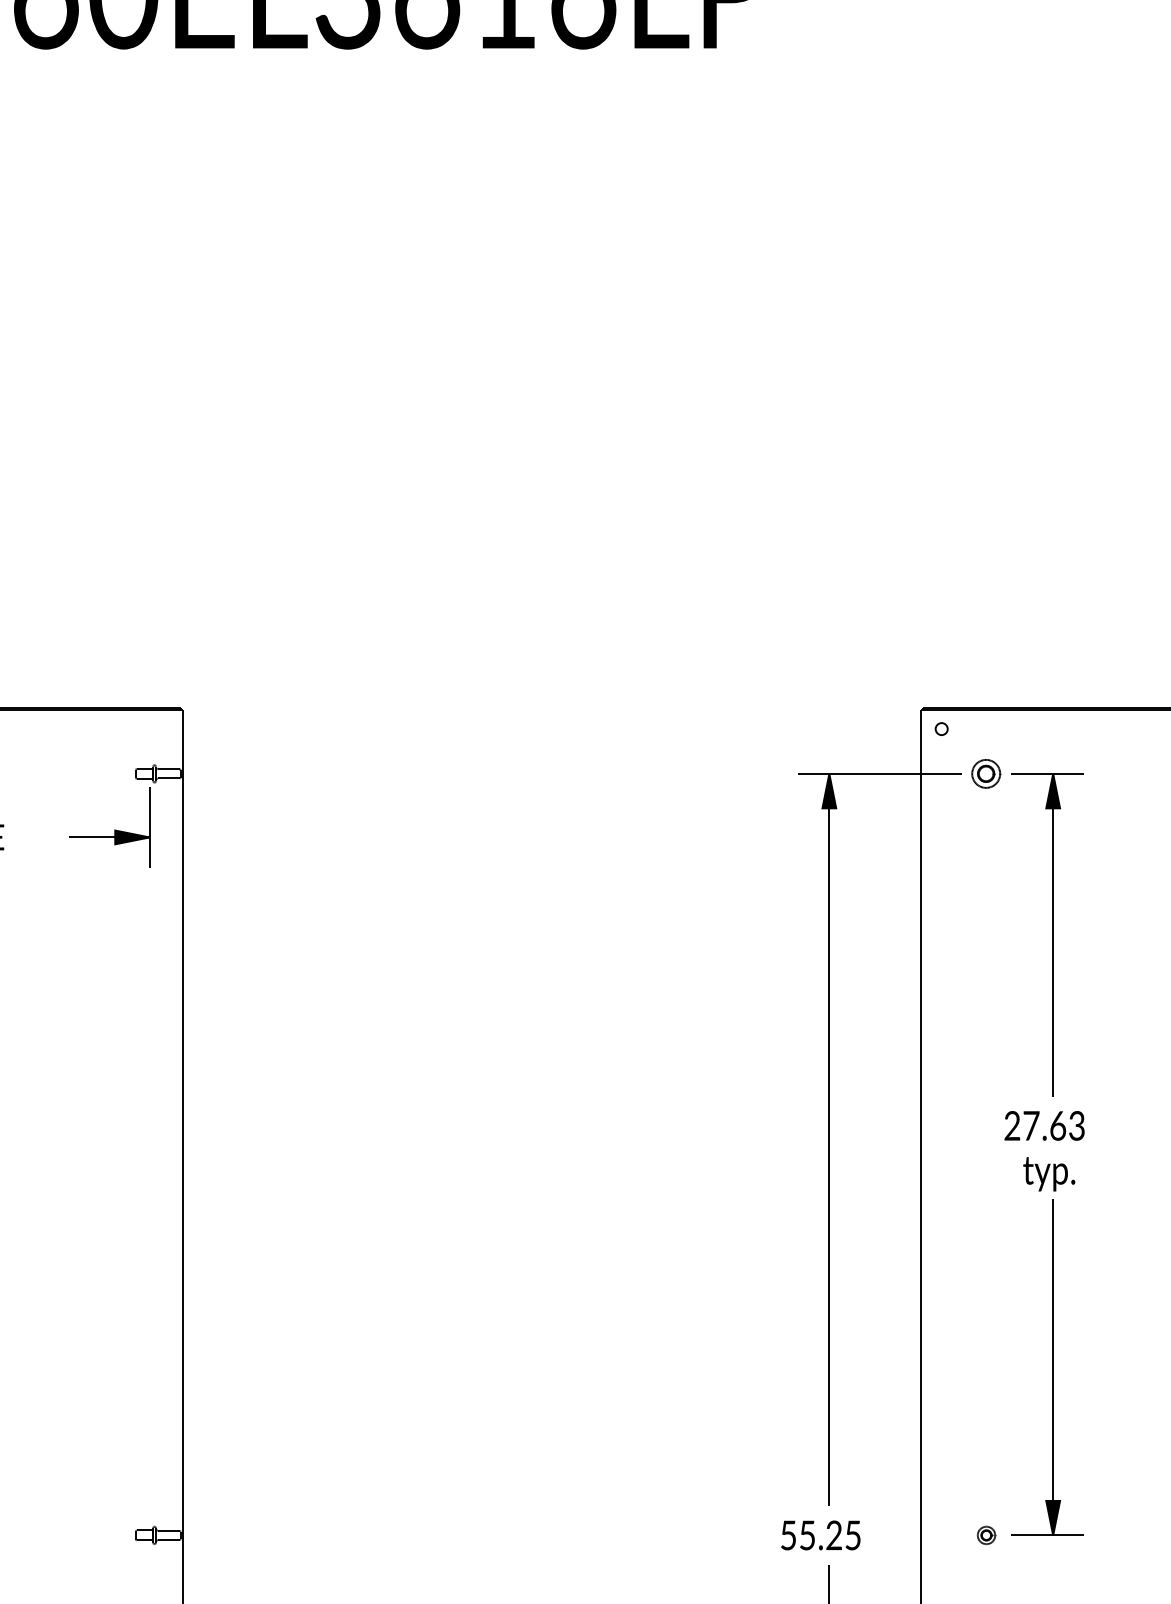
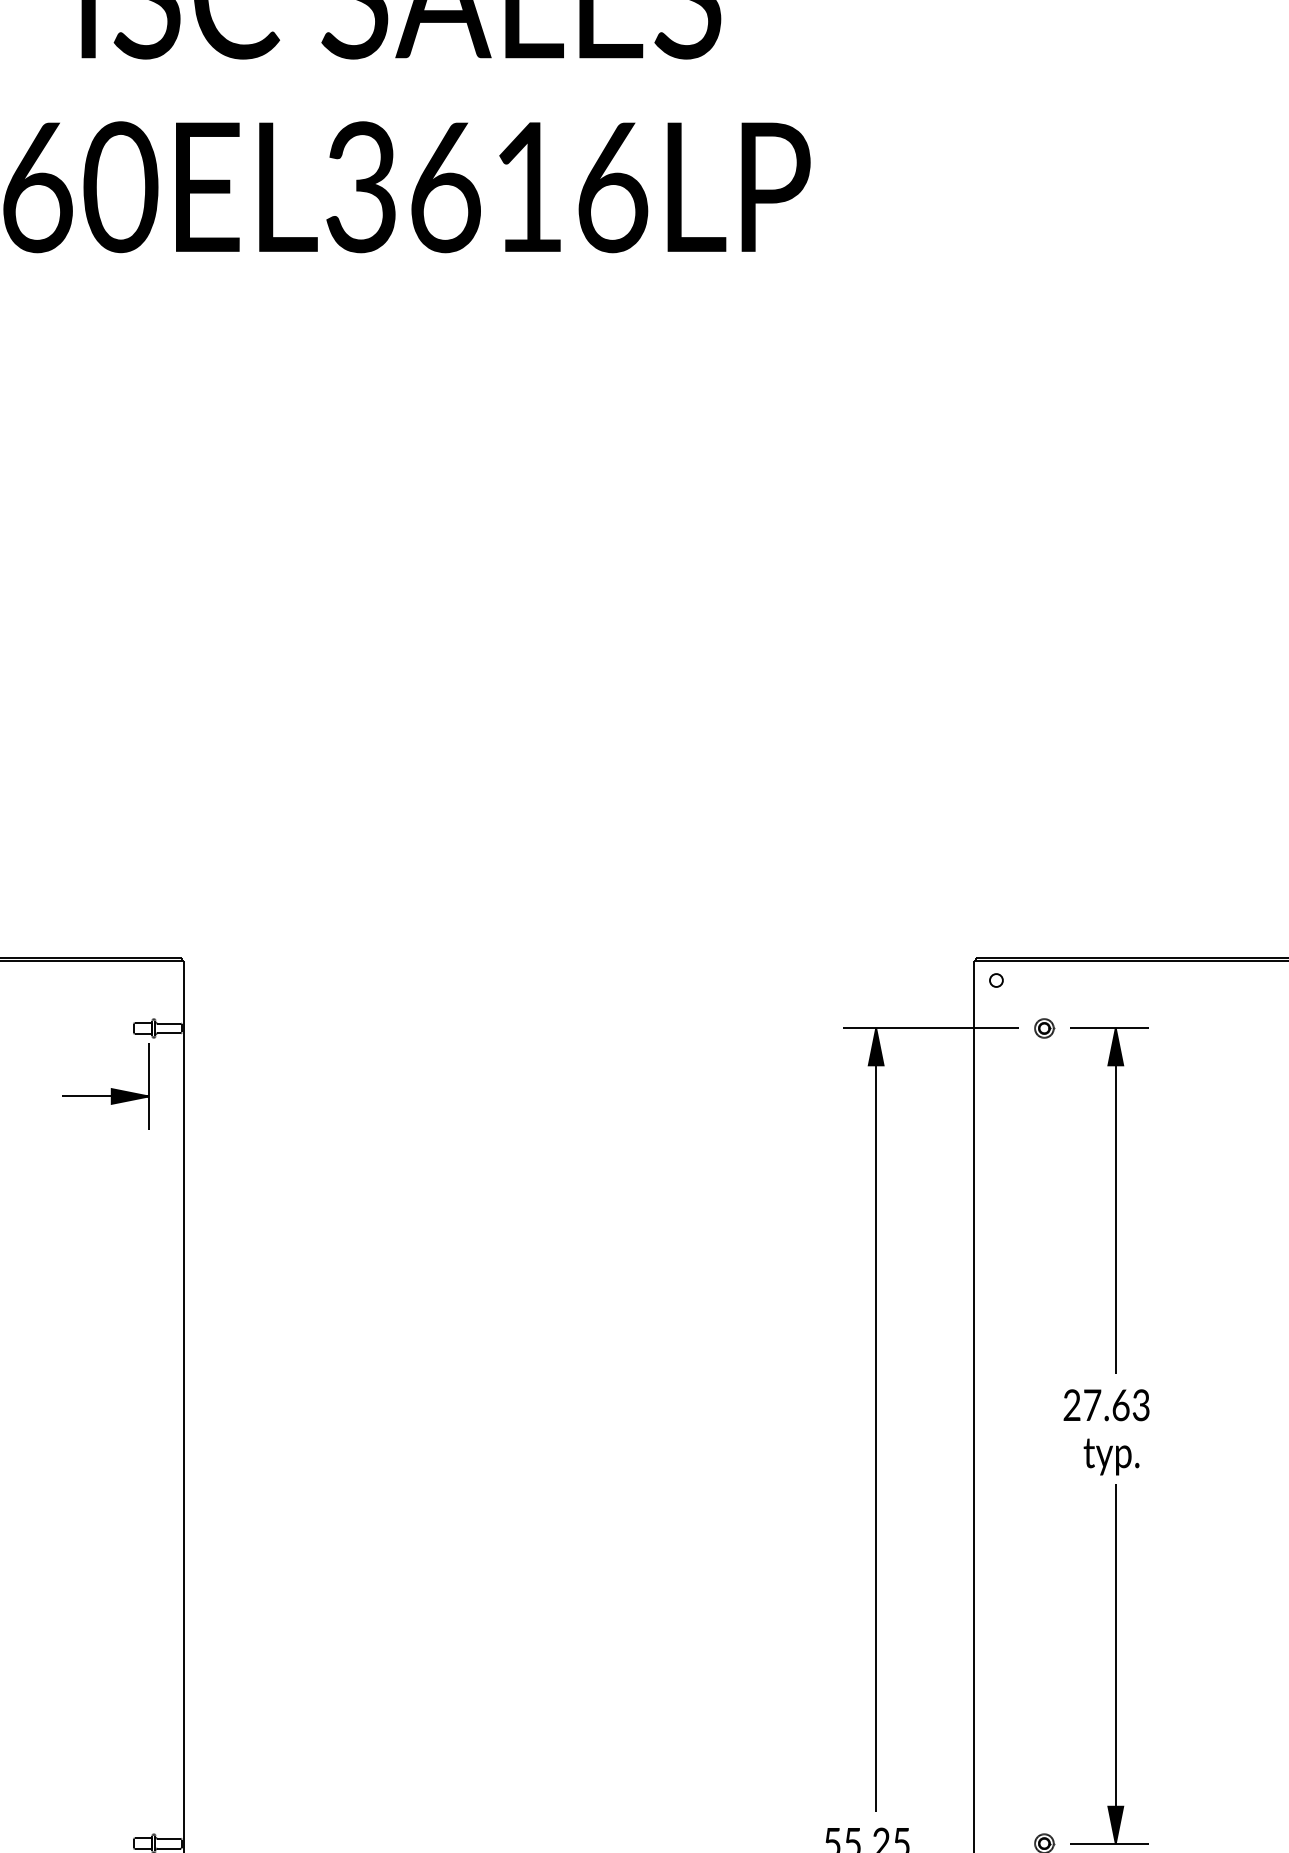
part: (986, 773) -> (1044, 1028), size x0.62

